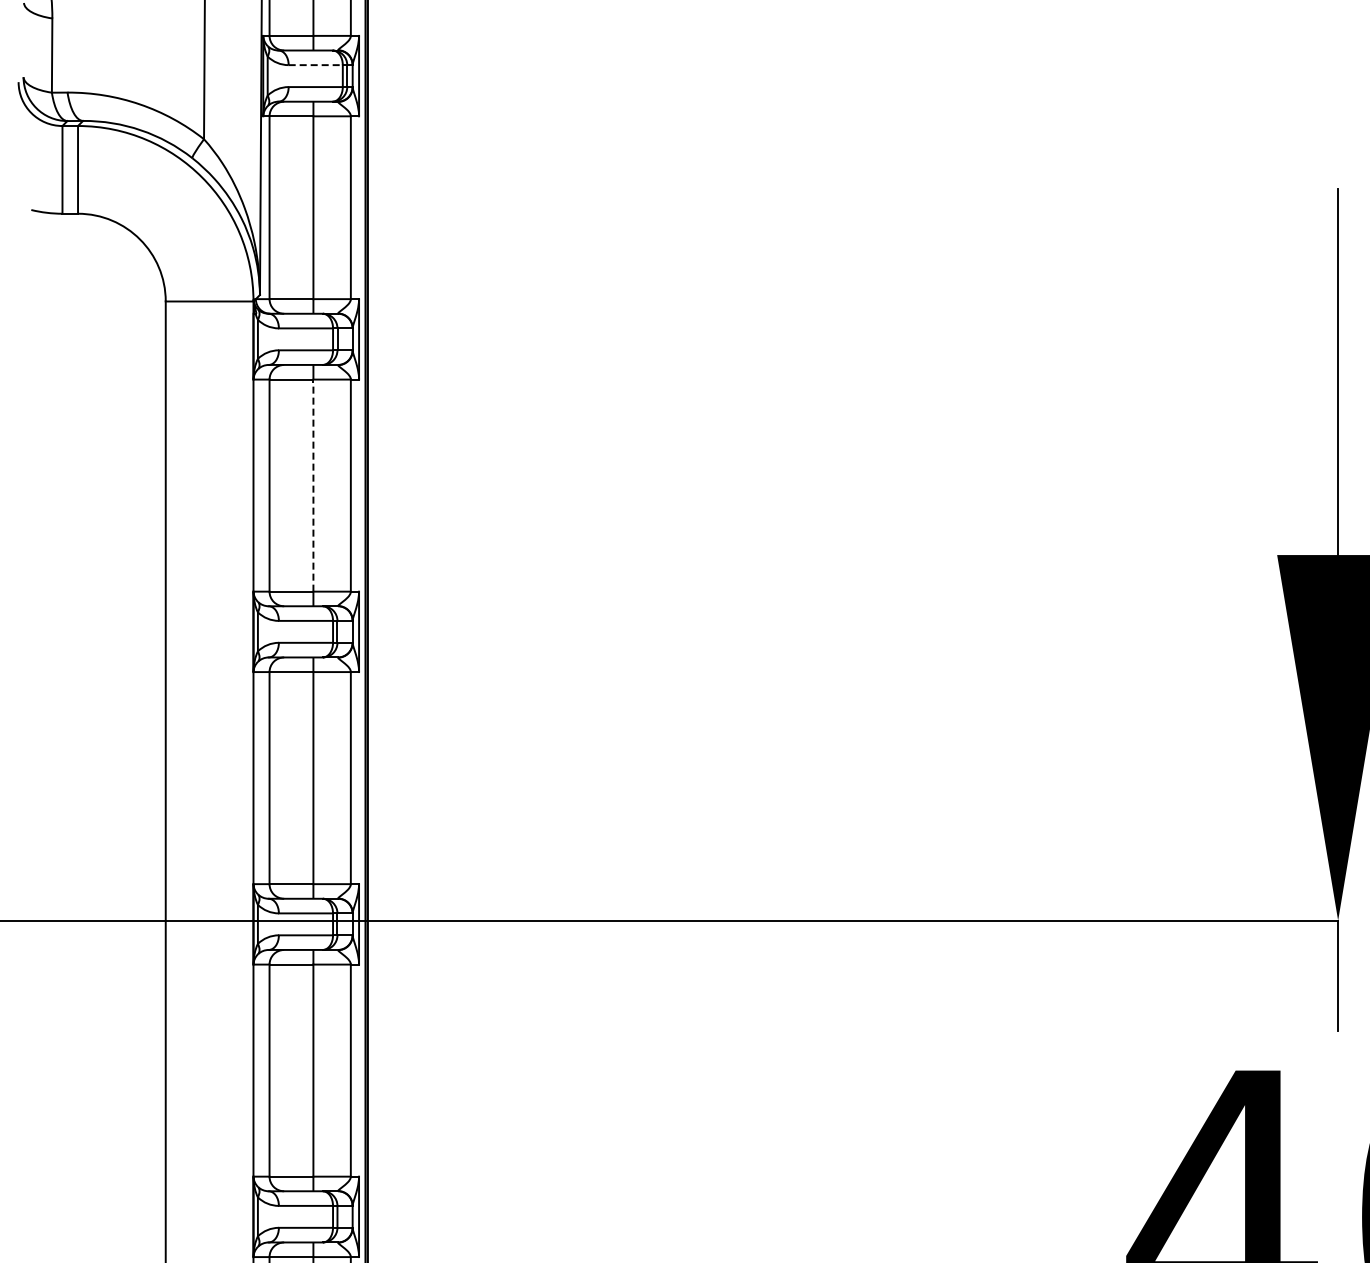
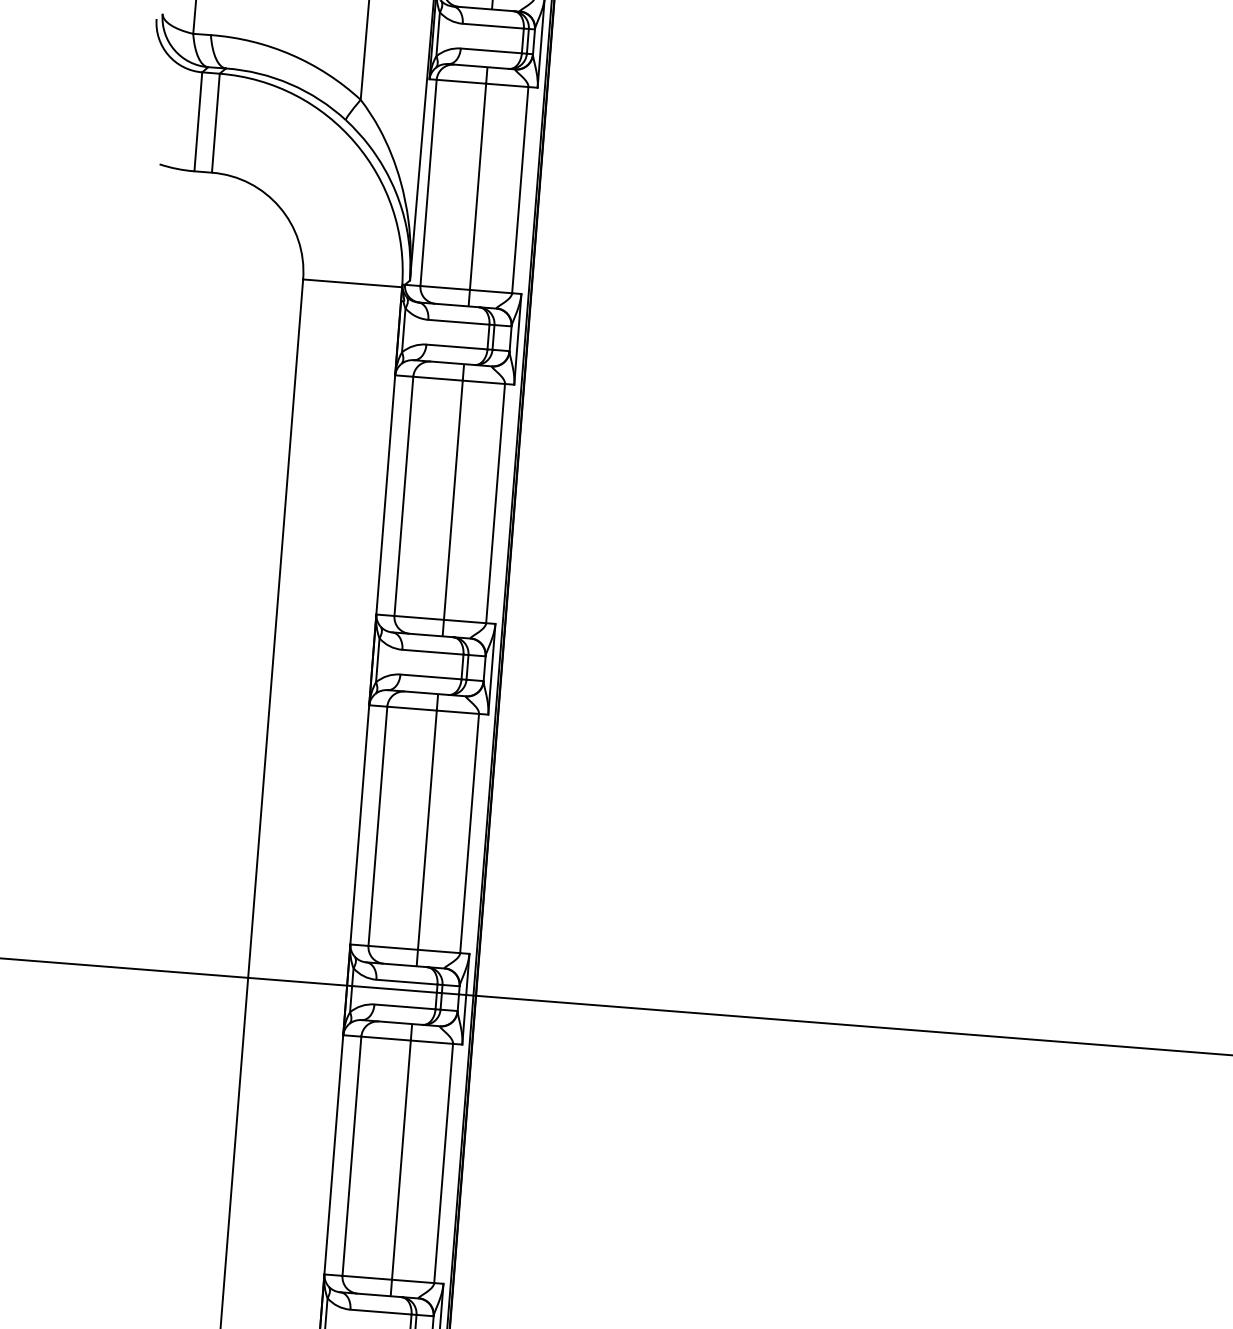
line: (316, 65) -> (494, 26), dashed -> solid
line: (313, 485) -> (453, 500), dashed -> solid

